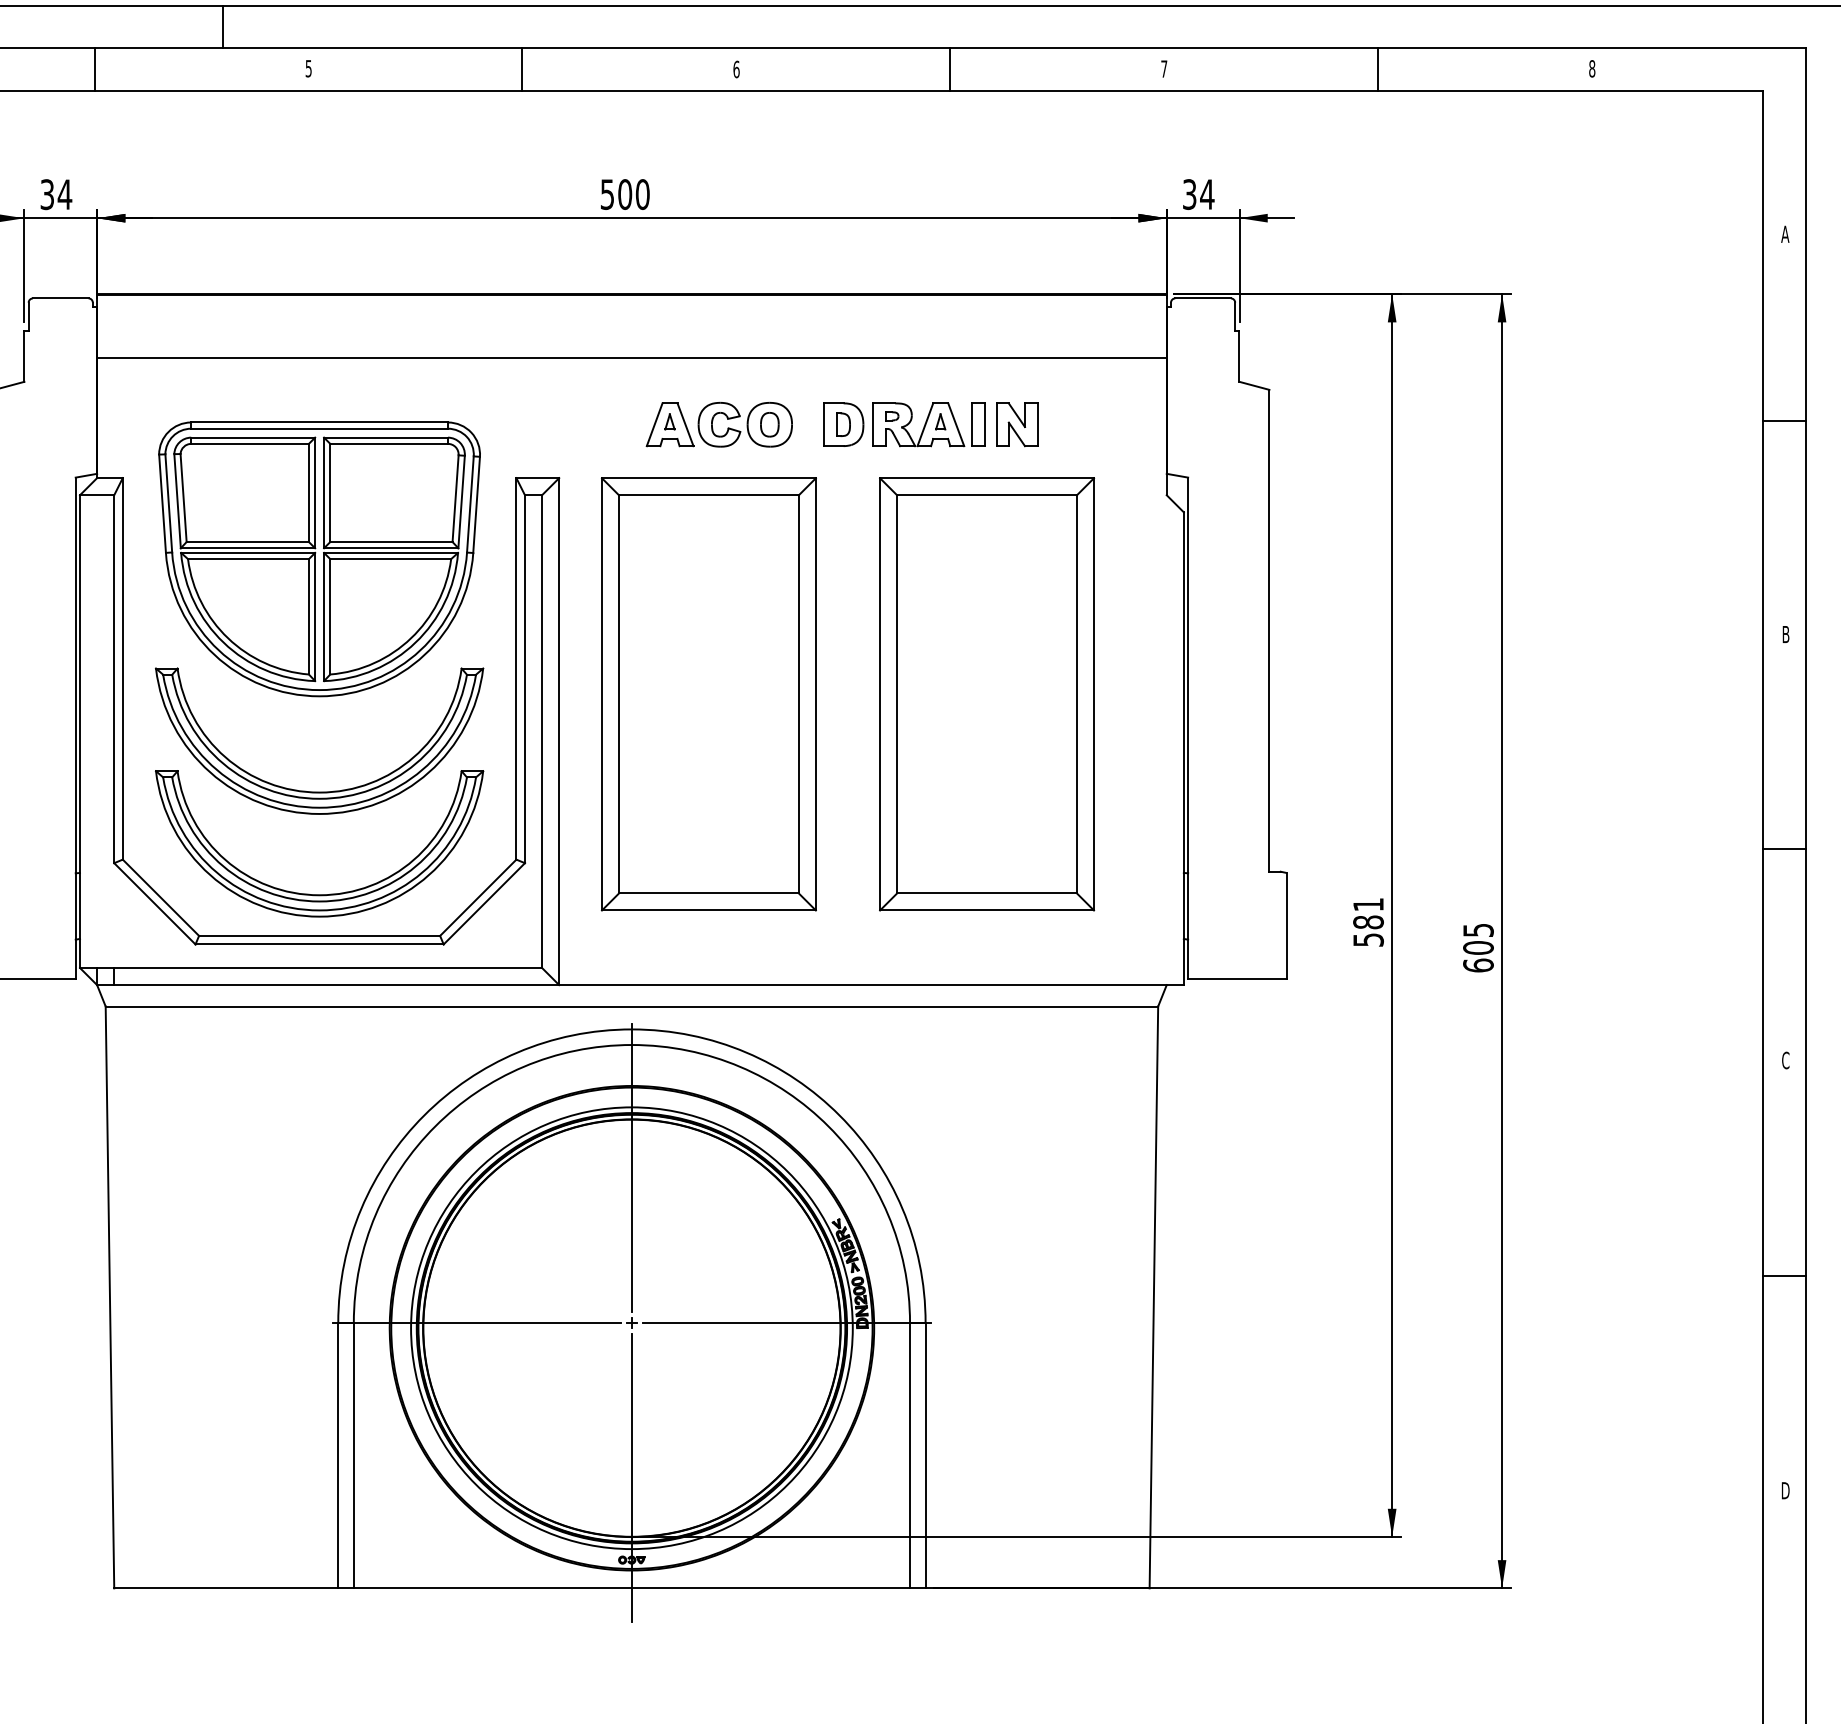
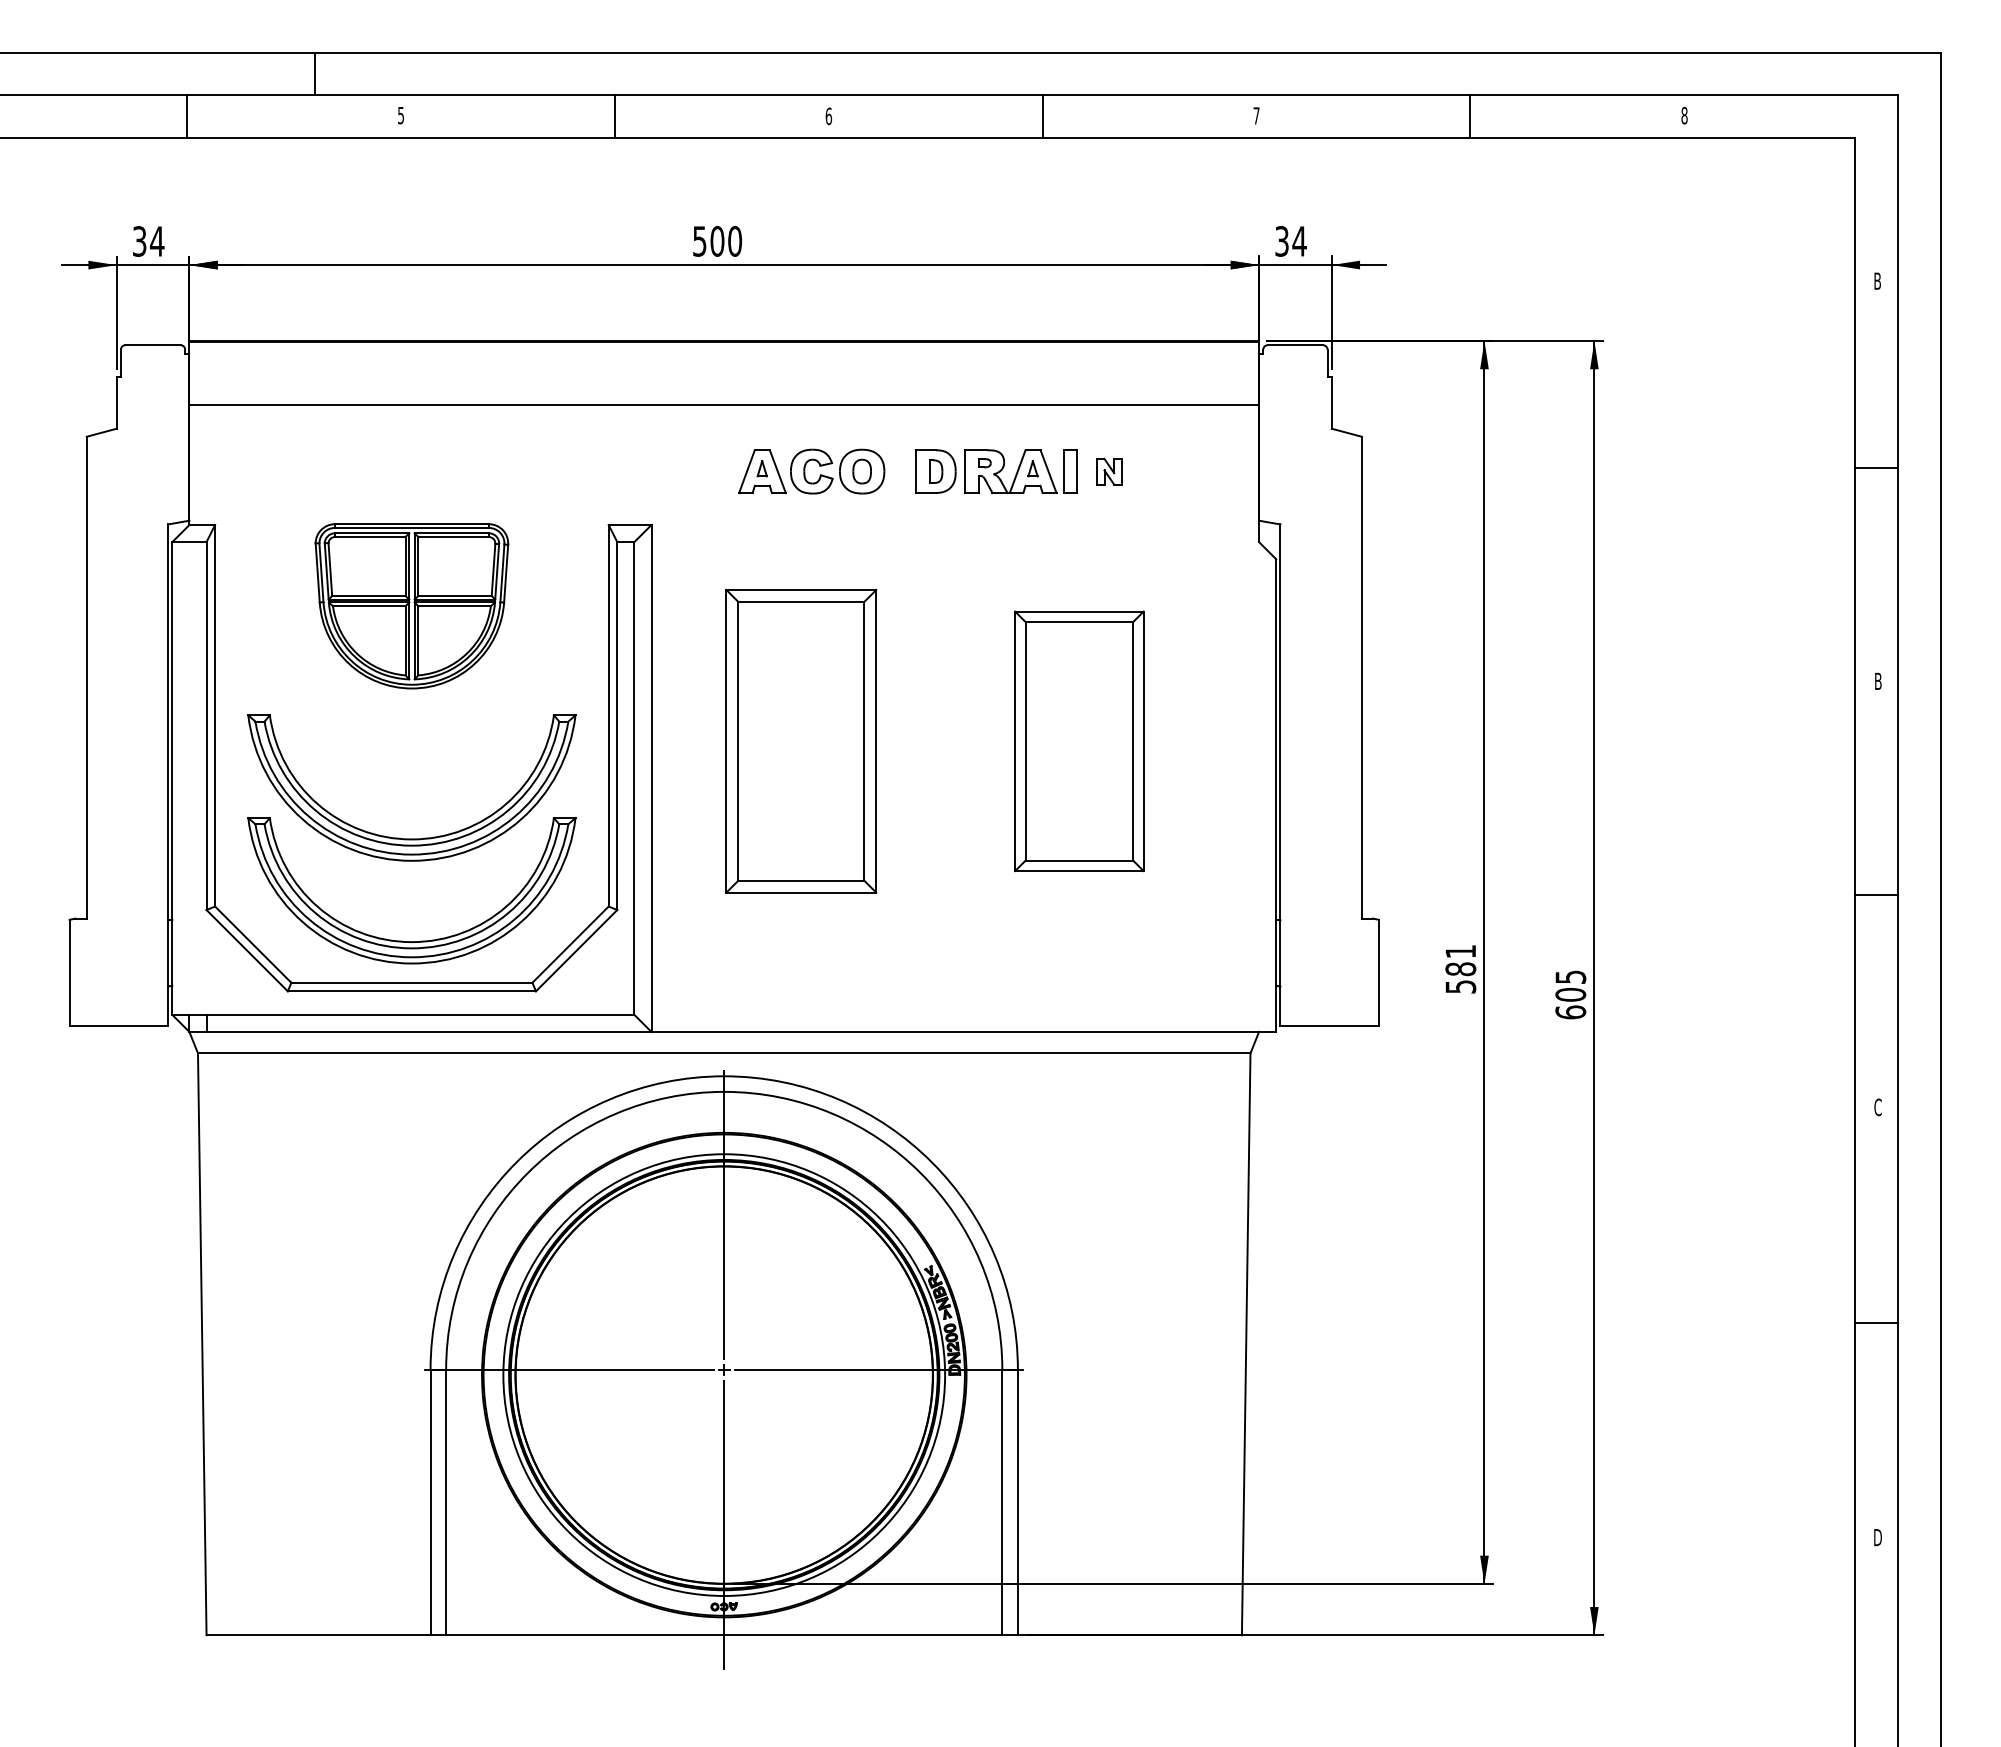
text: (1785, 233) -> (1877, 280), A -> B
part: (1017, 424) -> (1109, 471), size x0.6
part: (319, 559) -> (411, 606), size x0.6
part: (709, 694) -> (801, 741), size x0.7
part: (987, 694) -> (1079, 741), size x0.6

